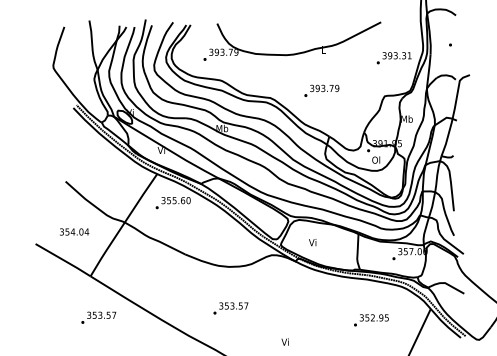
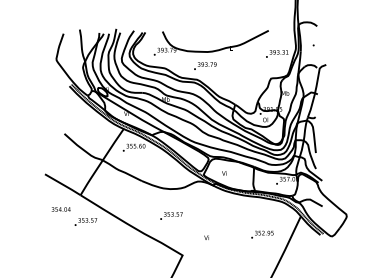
text: (322, 89) -> (205, 65), moved
text: (73, 231) -> (60, 209), moved
text: (371, 320) -> (262, 234), moved

